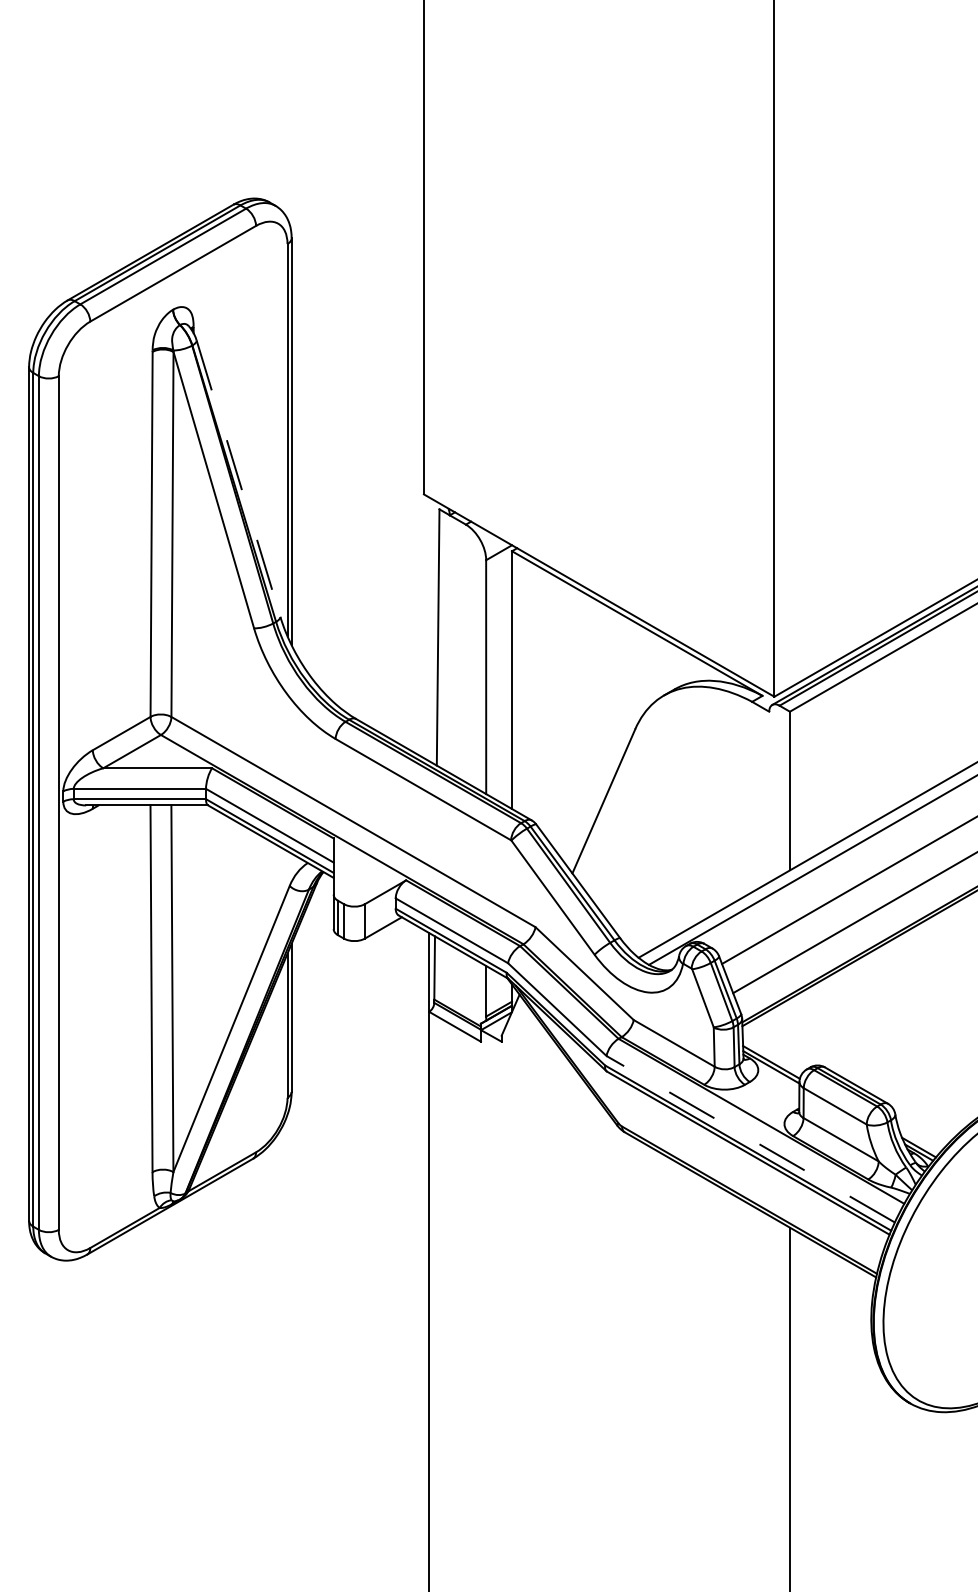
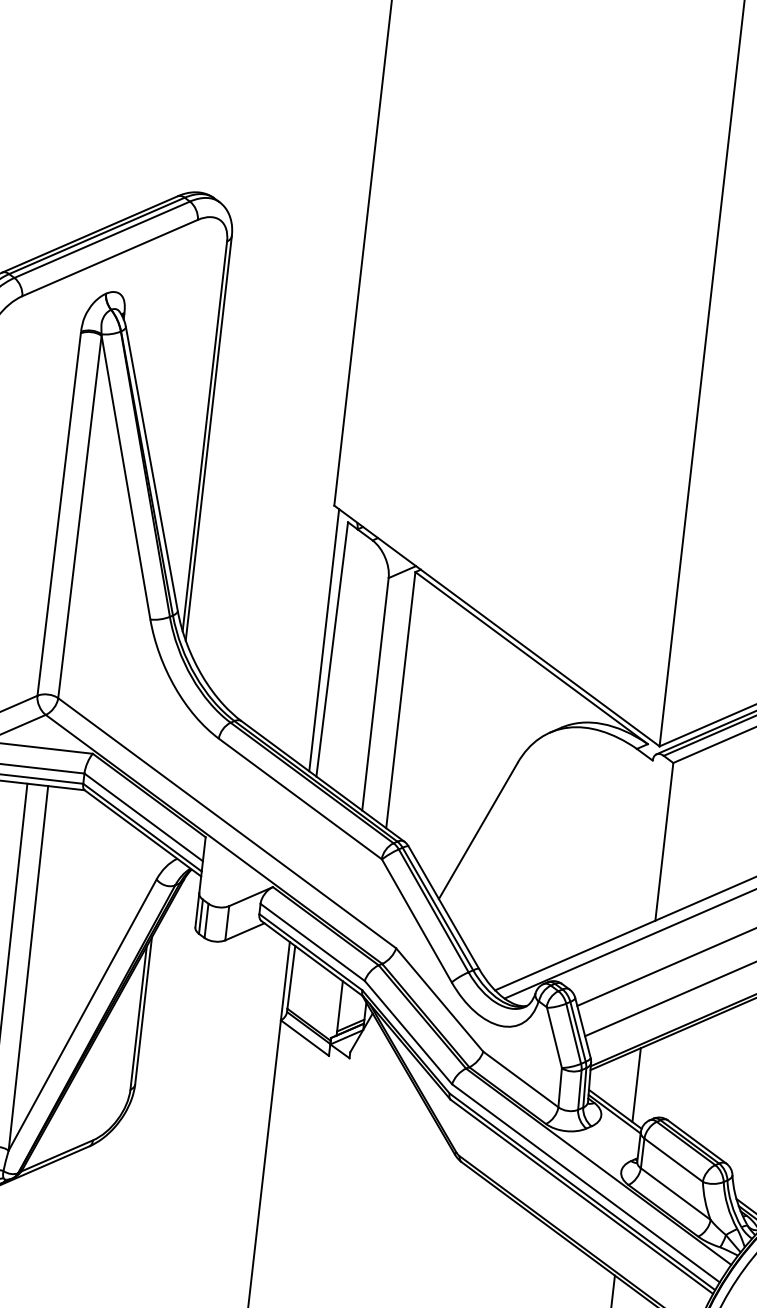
line: (238, 479) -> (151, 469), dashed -> solid
line: (429, 629) -> (324, 640), added
line: (789, 1035) -> (636, 1084), added
line: (750, 1138) -> (585, 1182), dashed -> solid

